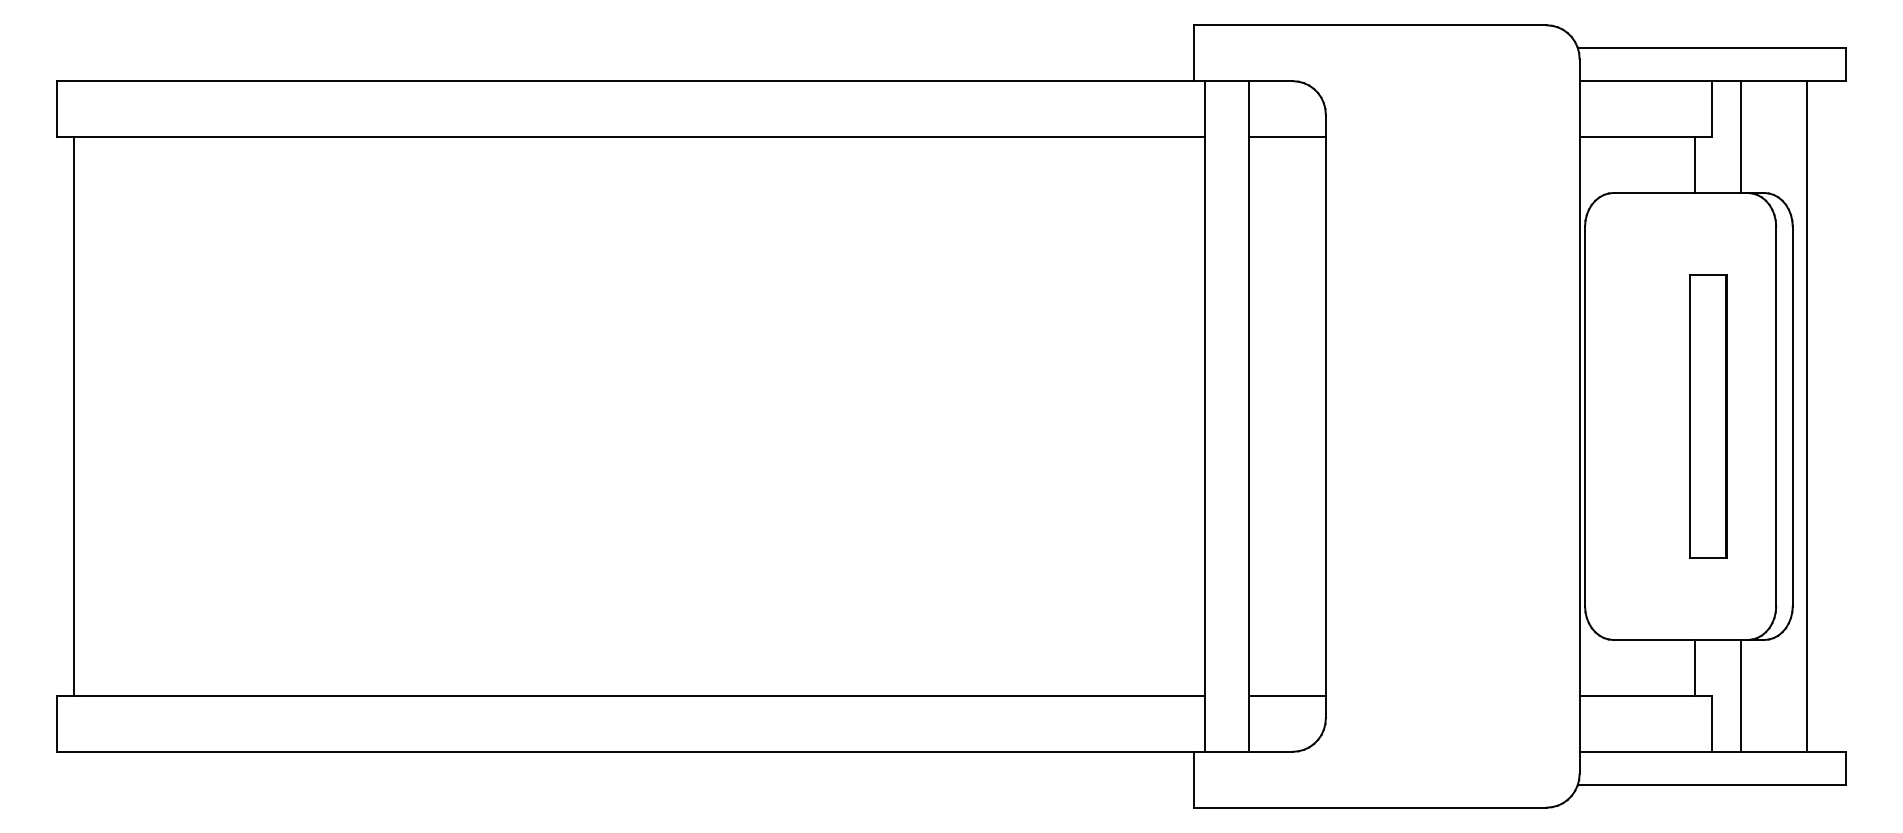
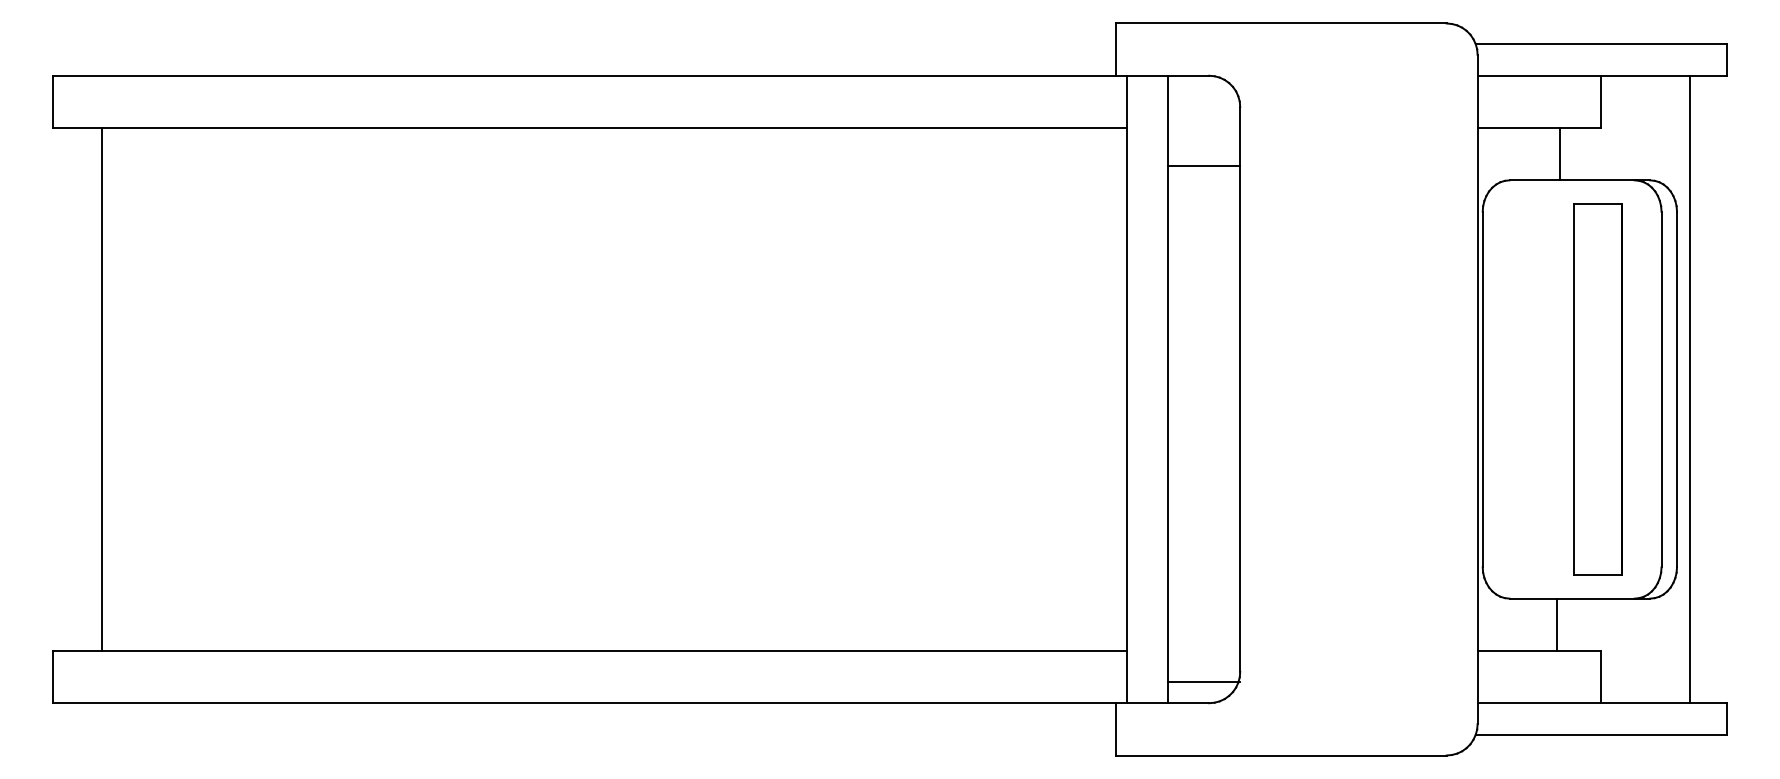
line: (1740, 136) -> (1628, 127), removed
line: (1286, 137) -> (1203, 166), moved
line: (1694, 165) -> (1560, 154), moved
line: (74, 416) -> (102, 389), moved
part: (1708, 416) -> (1598, 389), size x1.4
line: (1694, 667) -> (1557, 624), moved
line: (1286, 695) -> (1203, 681), moved
line: (1740, 695) -> (1628, 650), removed

